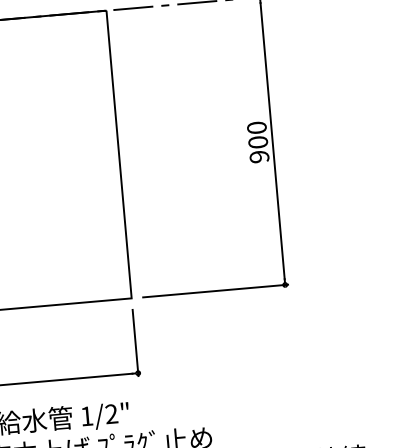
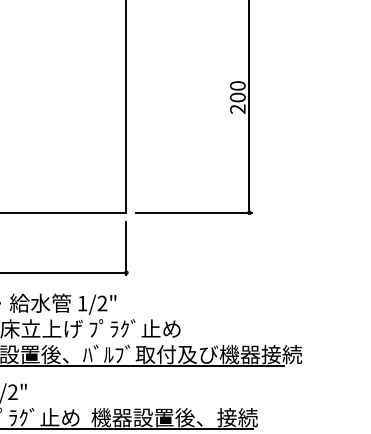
text: (258, 156) -> (237, 108), 900 -> 200

